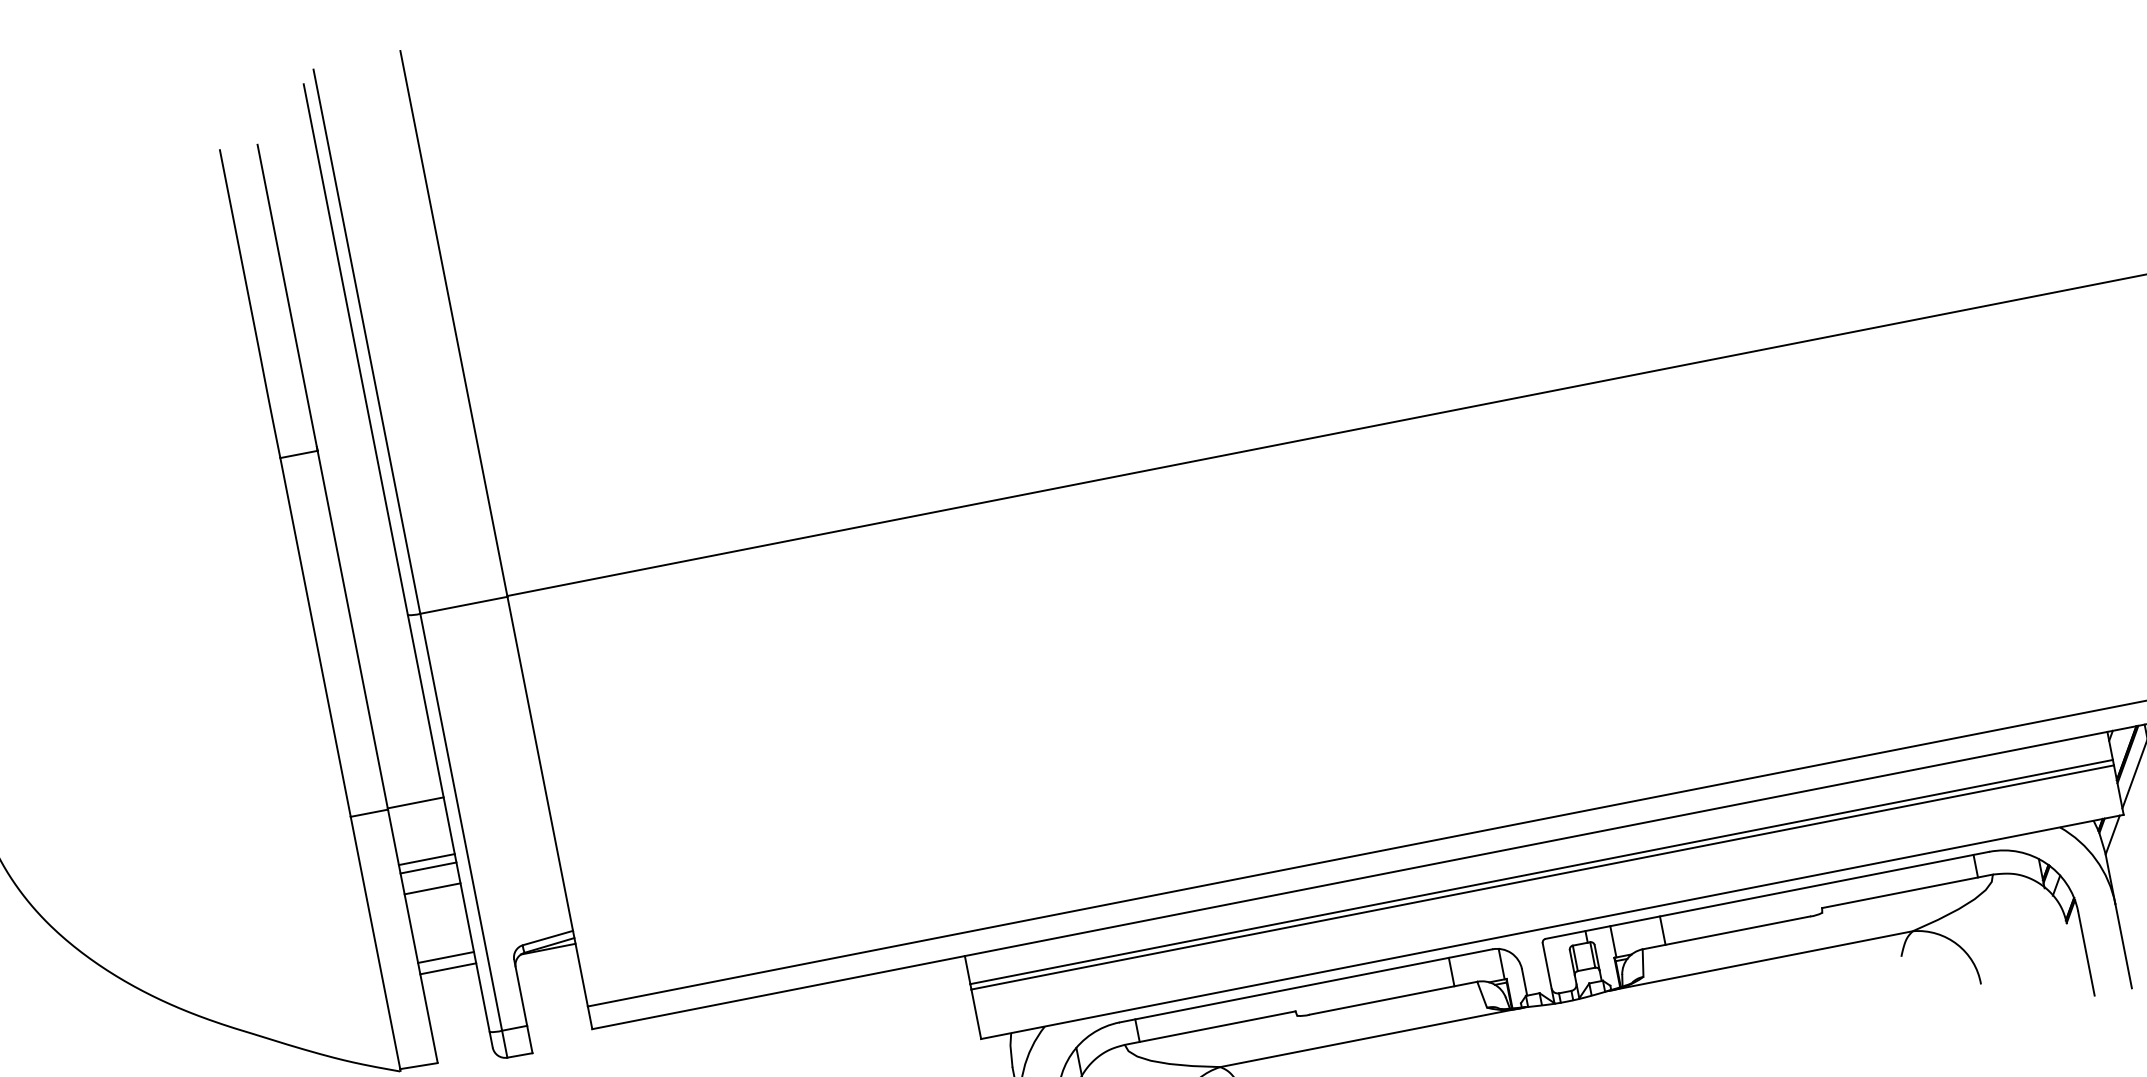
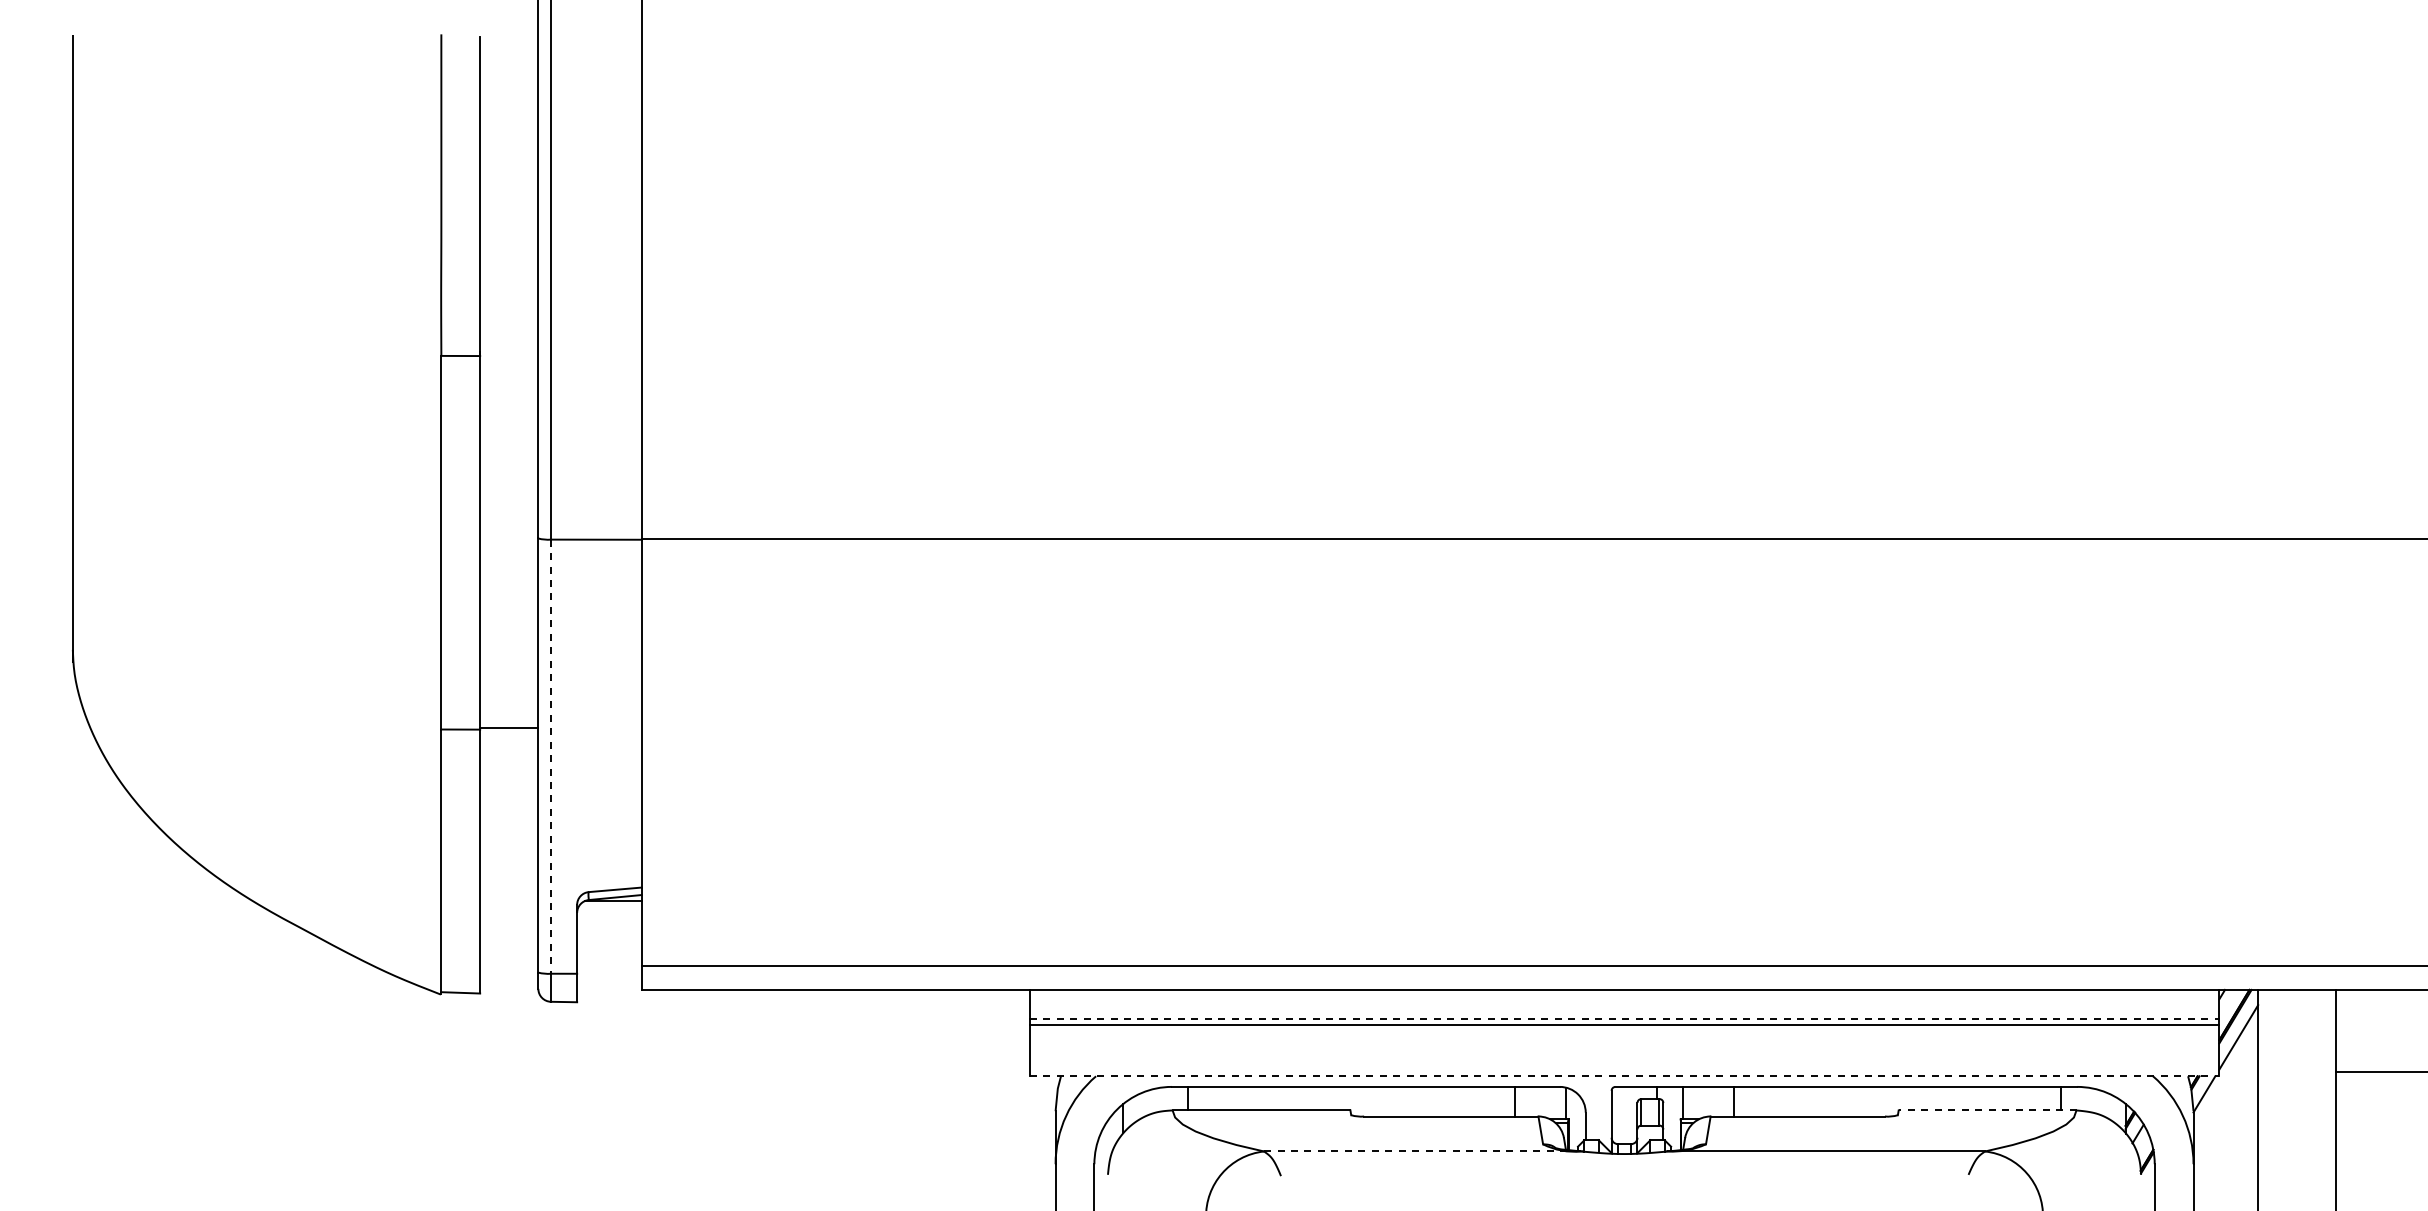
line: (461, 822) -> (551, 757), solid -> dashed
line: (427, 859) -> (509, 787), removed
line: (428, 868) -> (509, 796), removed
line: (1541, 872) -> (1624, 1019), solid -> dashed
line: (432, 888) -> (509, 817), removed
line: (1907, 891) -> (1987, 1110), solid -> dashed
line: (1552, 927) -> (1624, 1076), solid -> dashed
line: (446, 957) -> (509, 889), removed
line: (448, 969) -> (509, 901), removed
line: (1372, 1037) -> (1422, 1151), solid -> dashed

